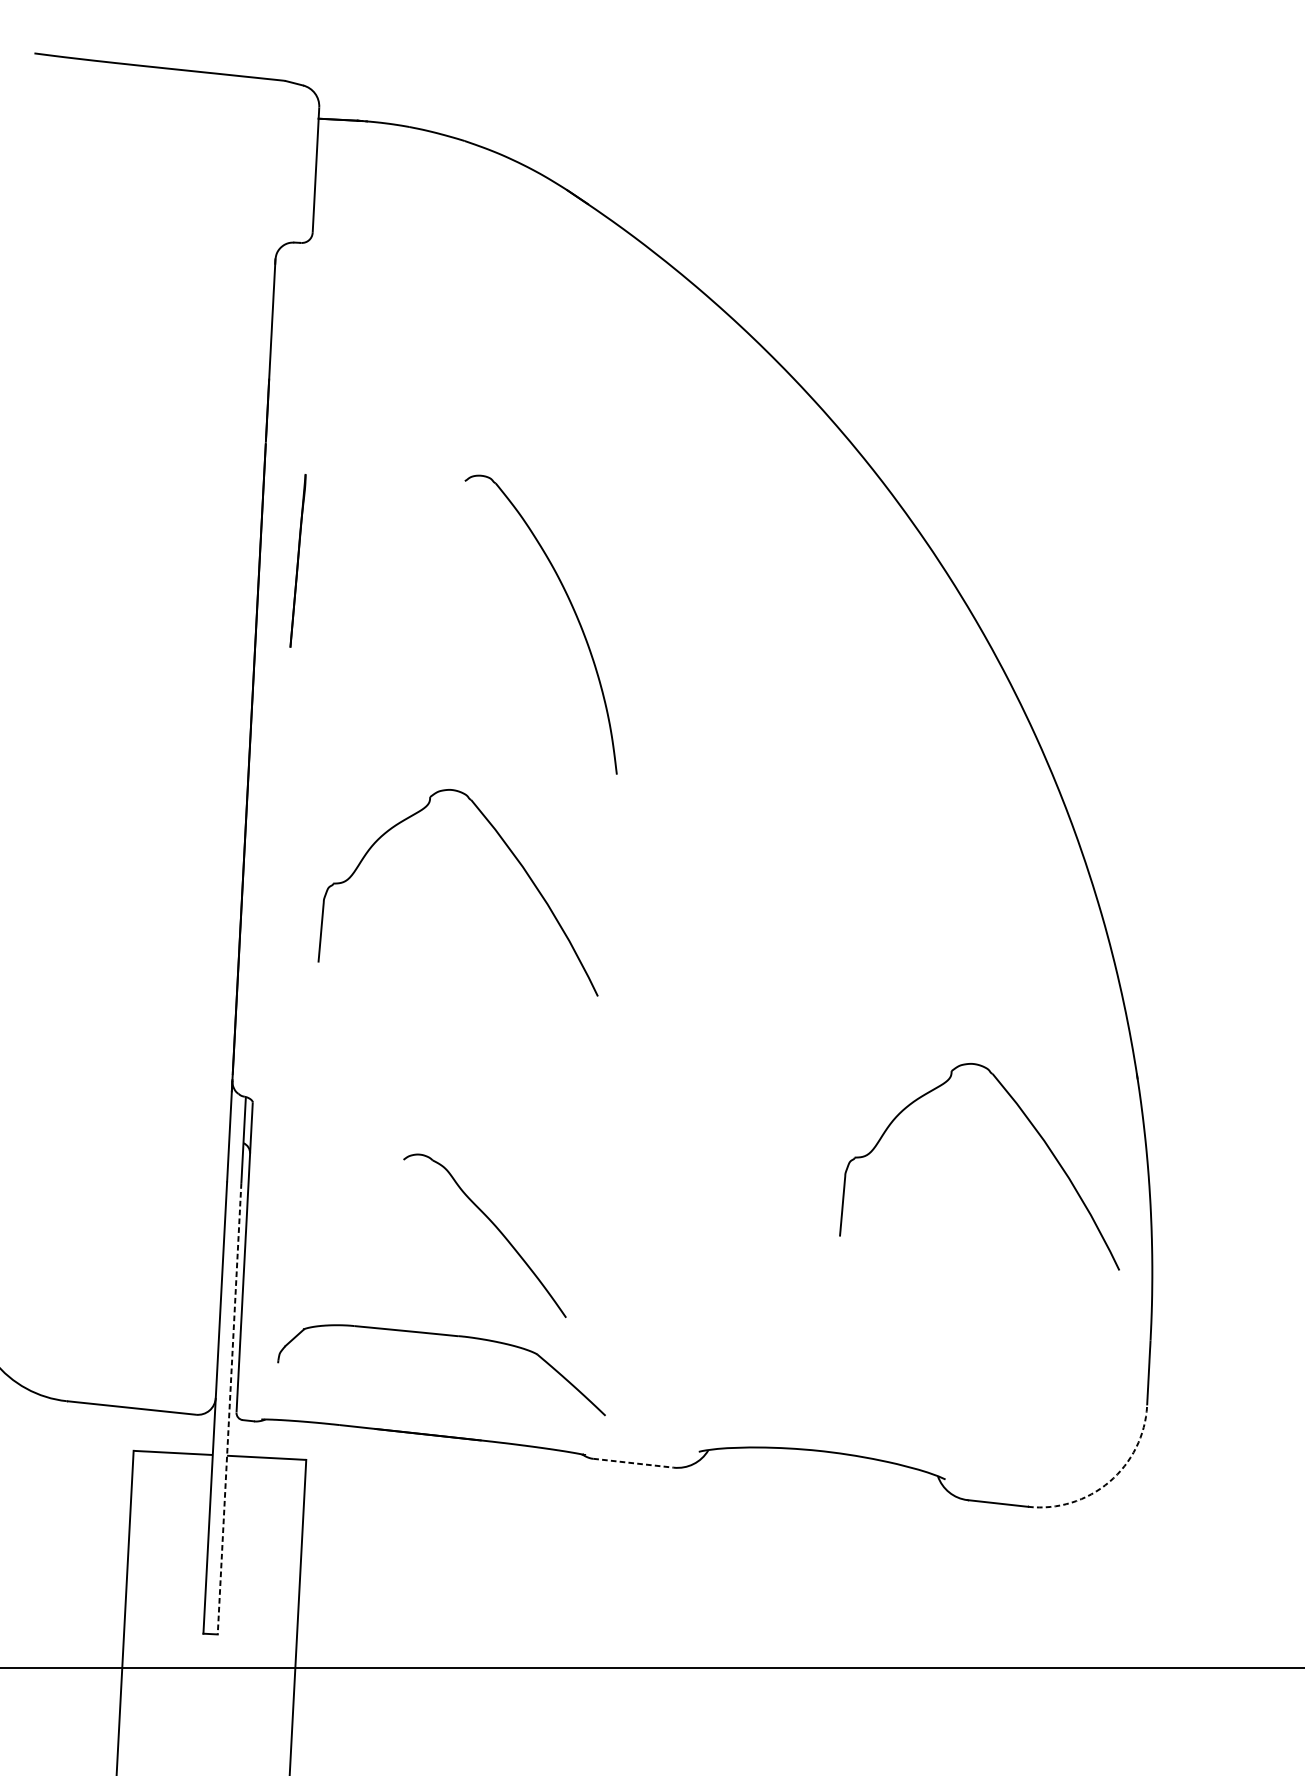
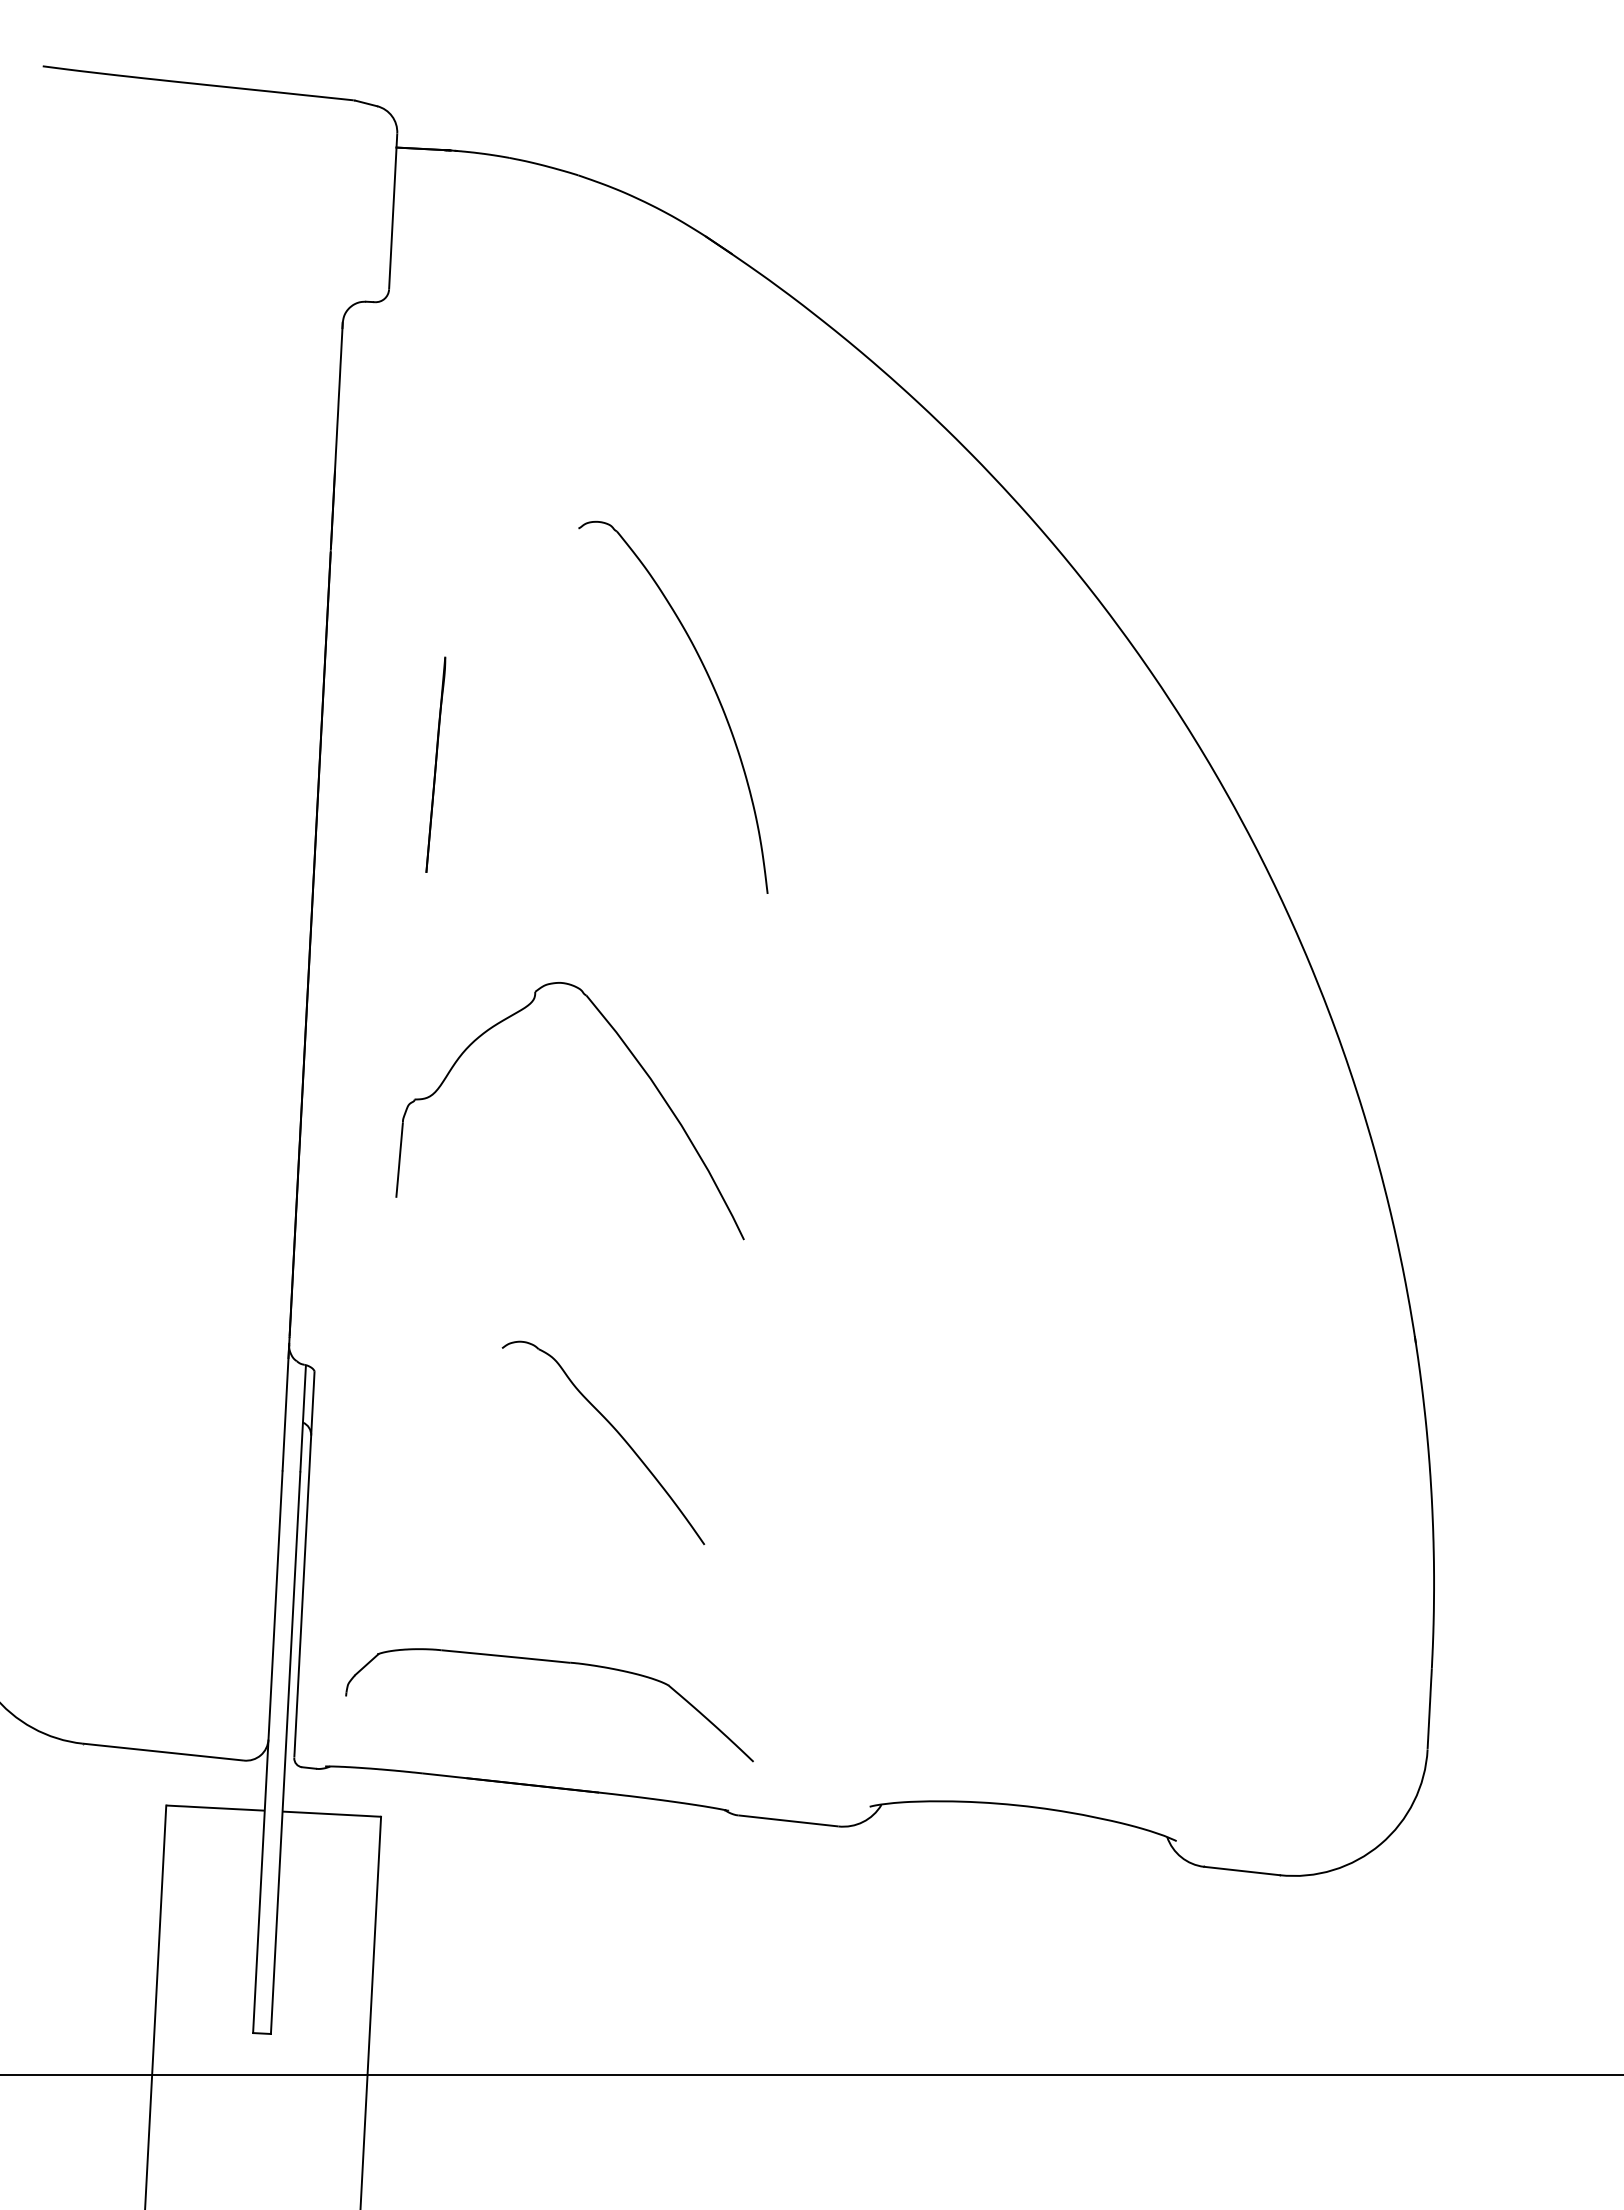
line: (297, 560) -> (435, 764), moved
part: (574, 612) -> (714, 692), moved
part: (1034, 1129) -> (1287, 1405), removed
part: (495, 1227) -> (616, 1432), moved
line: (229, 1409) -> (285, 1753), dashed -> solid
line: (633, 1462) -> (788, 1820), dashed -> solid
arc: (1109, 1482) -> (1380, 1844), dashed -> solid

